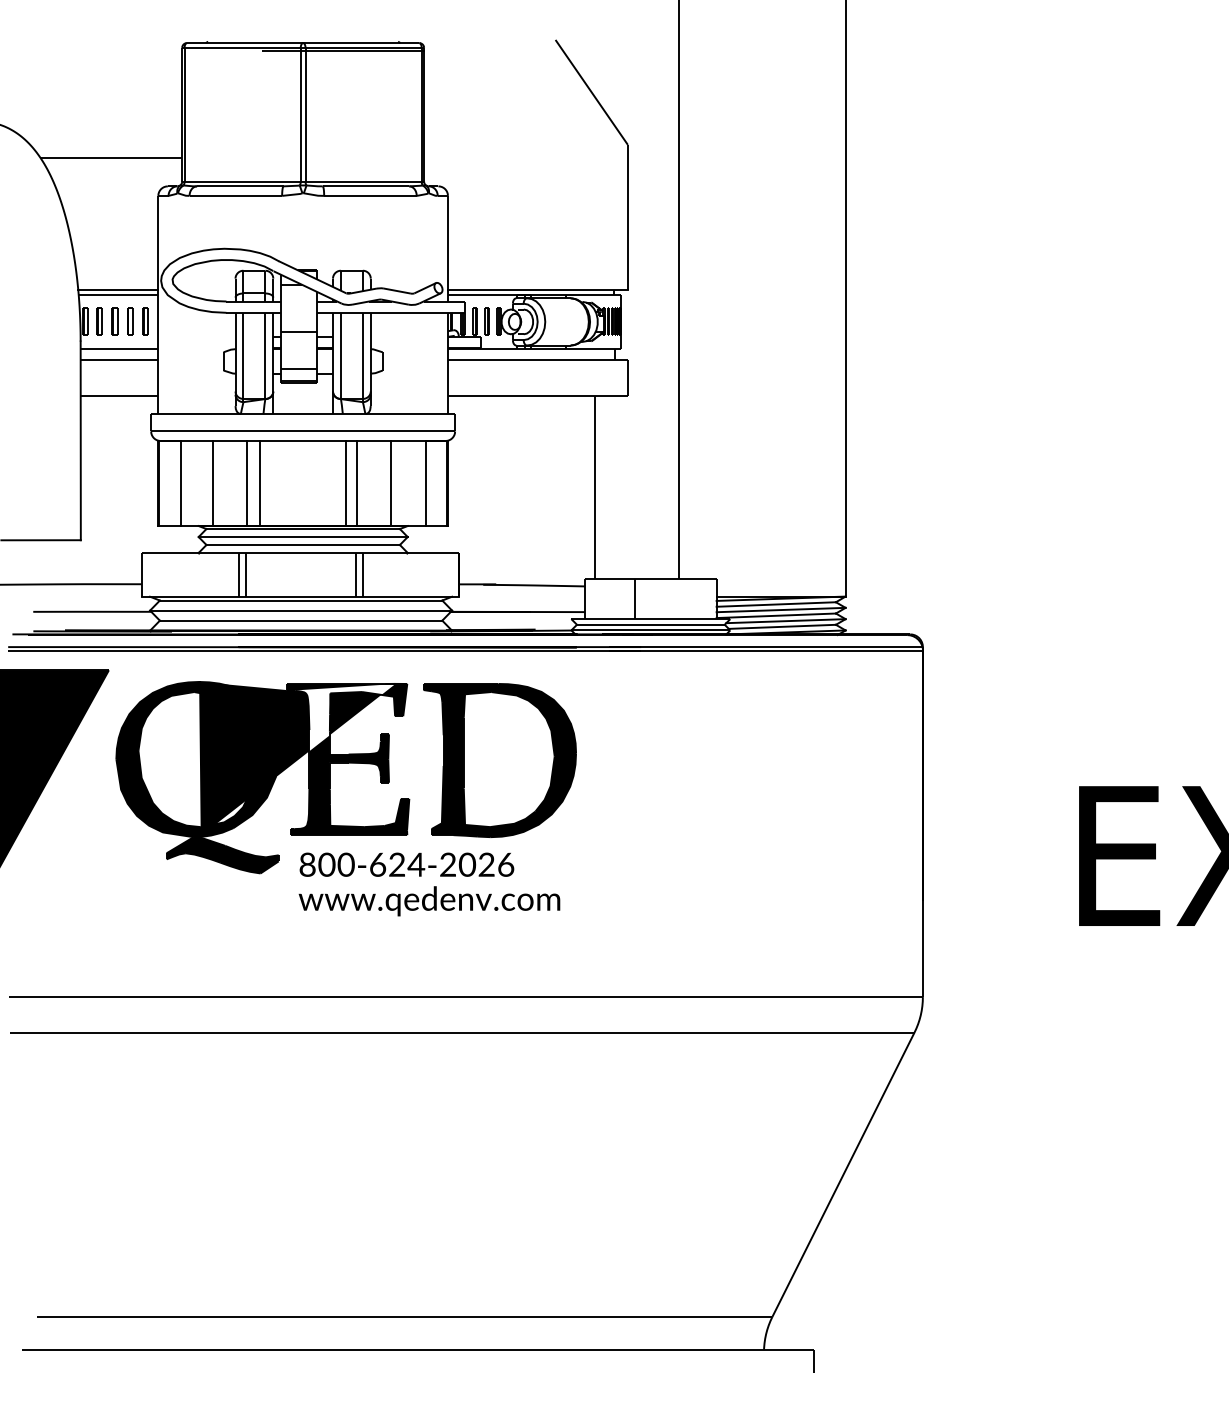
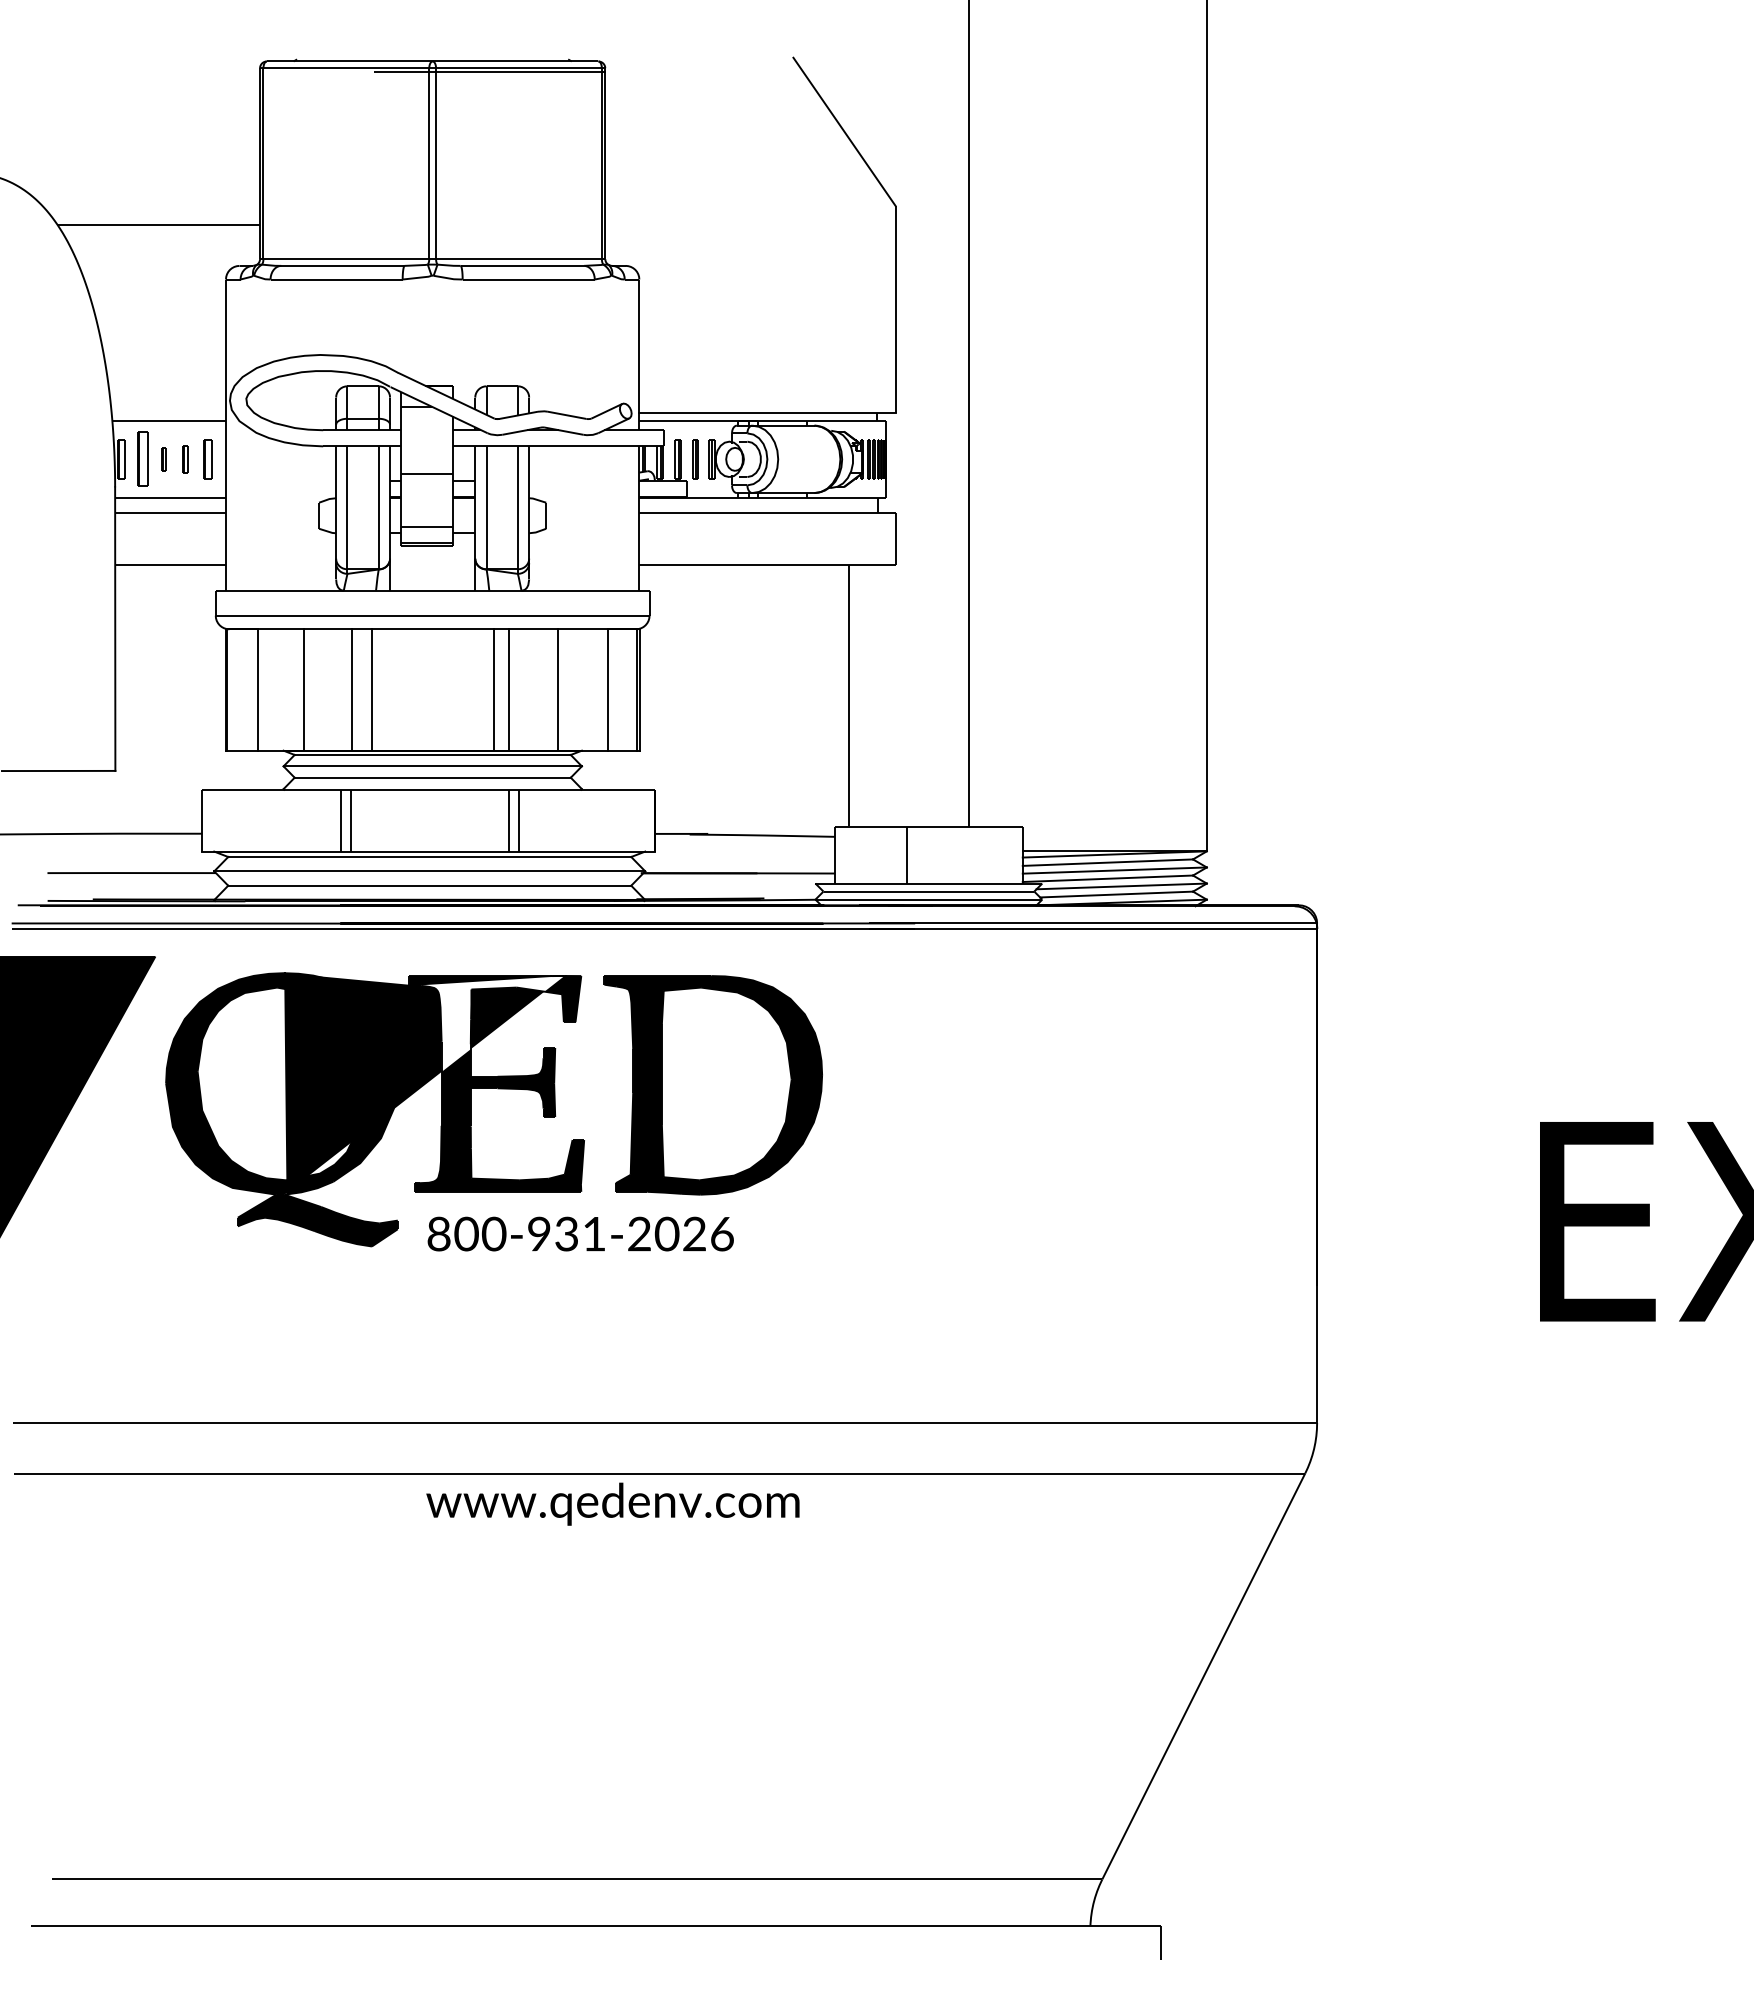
line: (118, 289) -> (168, 413), removed
part: (99, 322) -> (142, 459), size x1.4
part: (114, 322) -> (163, 459), size x0.6
part: (129, 322) -> (185, 459), size x0.7
text: (397, 864) -> (567, 1233), 800-624-2026 -> 800-931-2026
text: (429, 900) -> (612, 1503), moved

